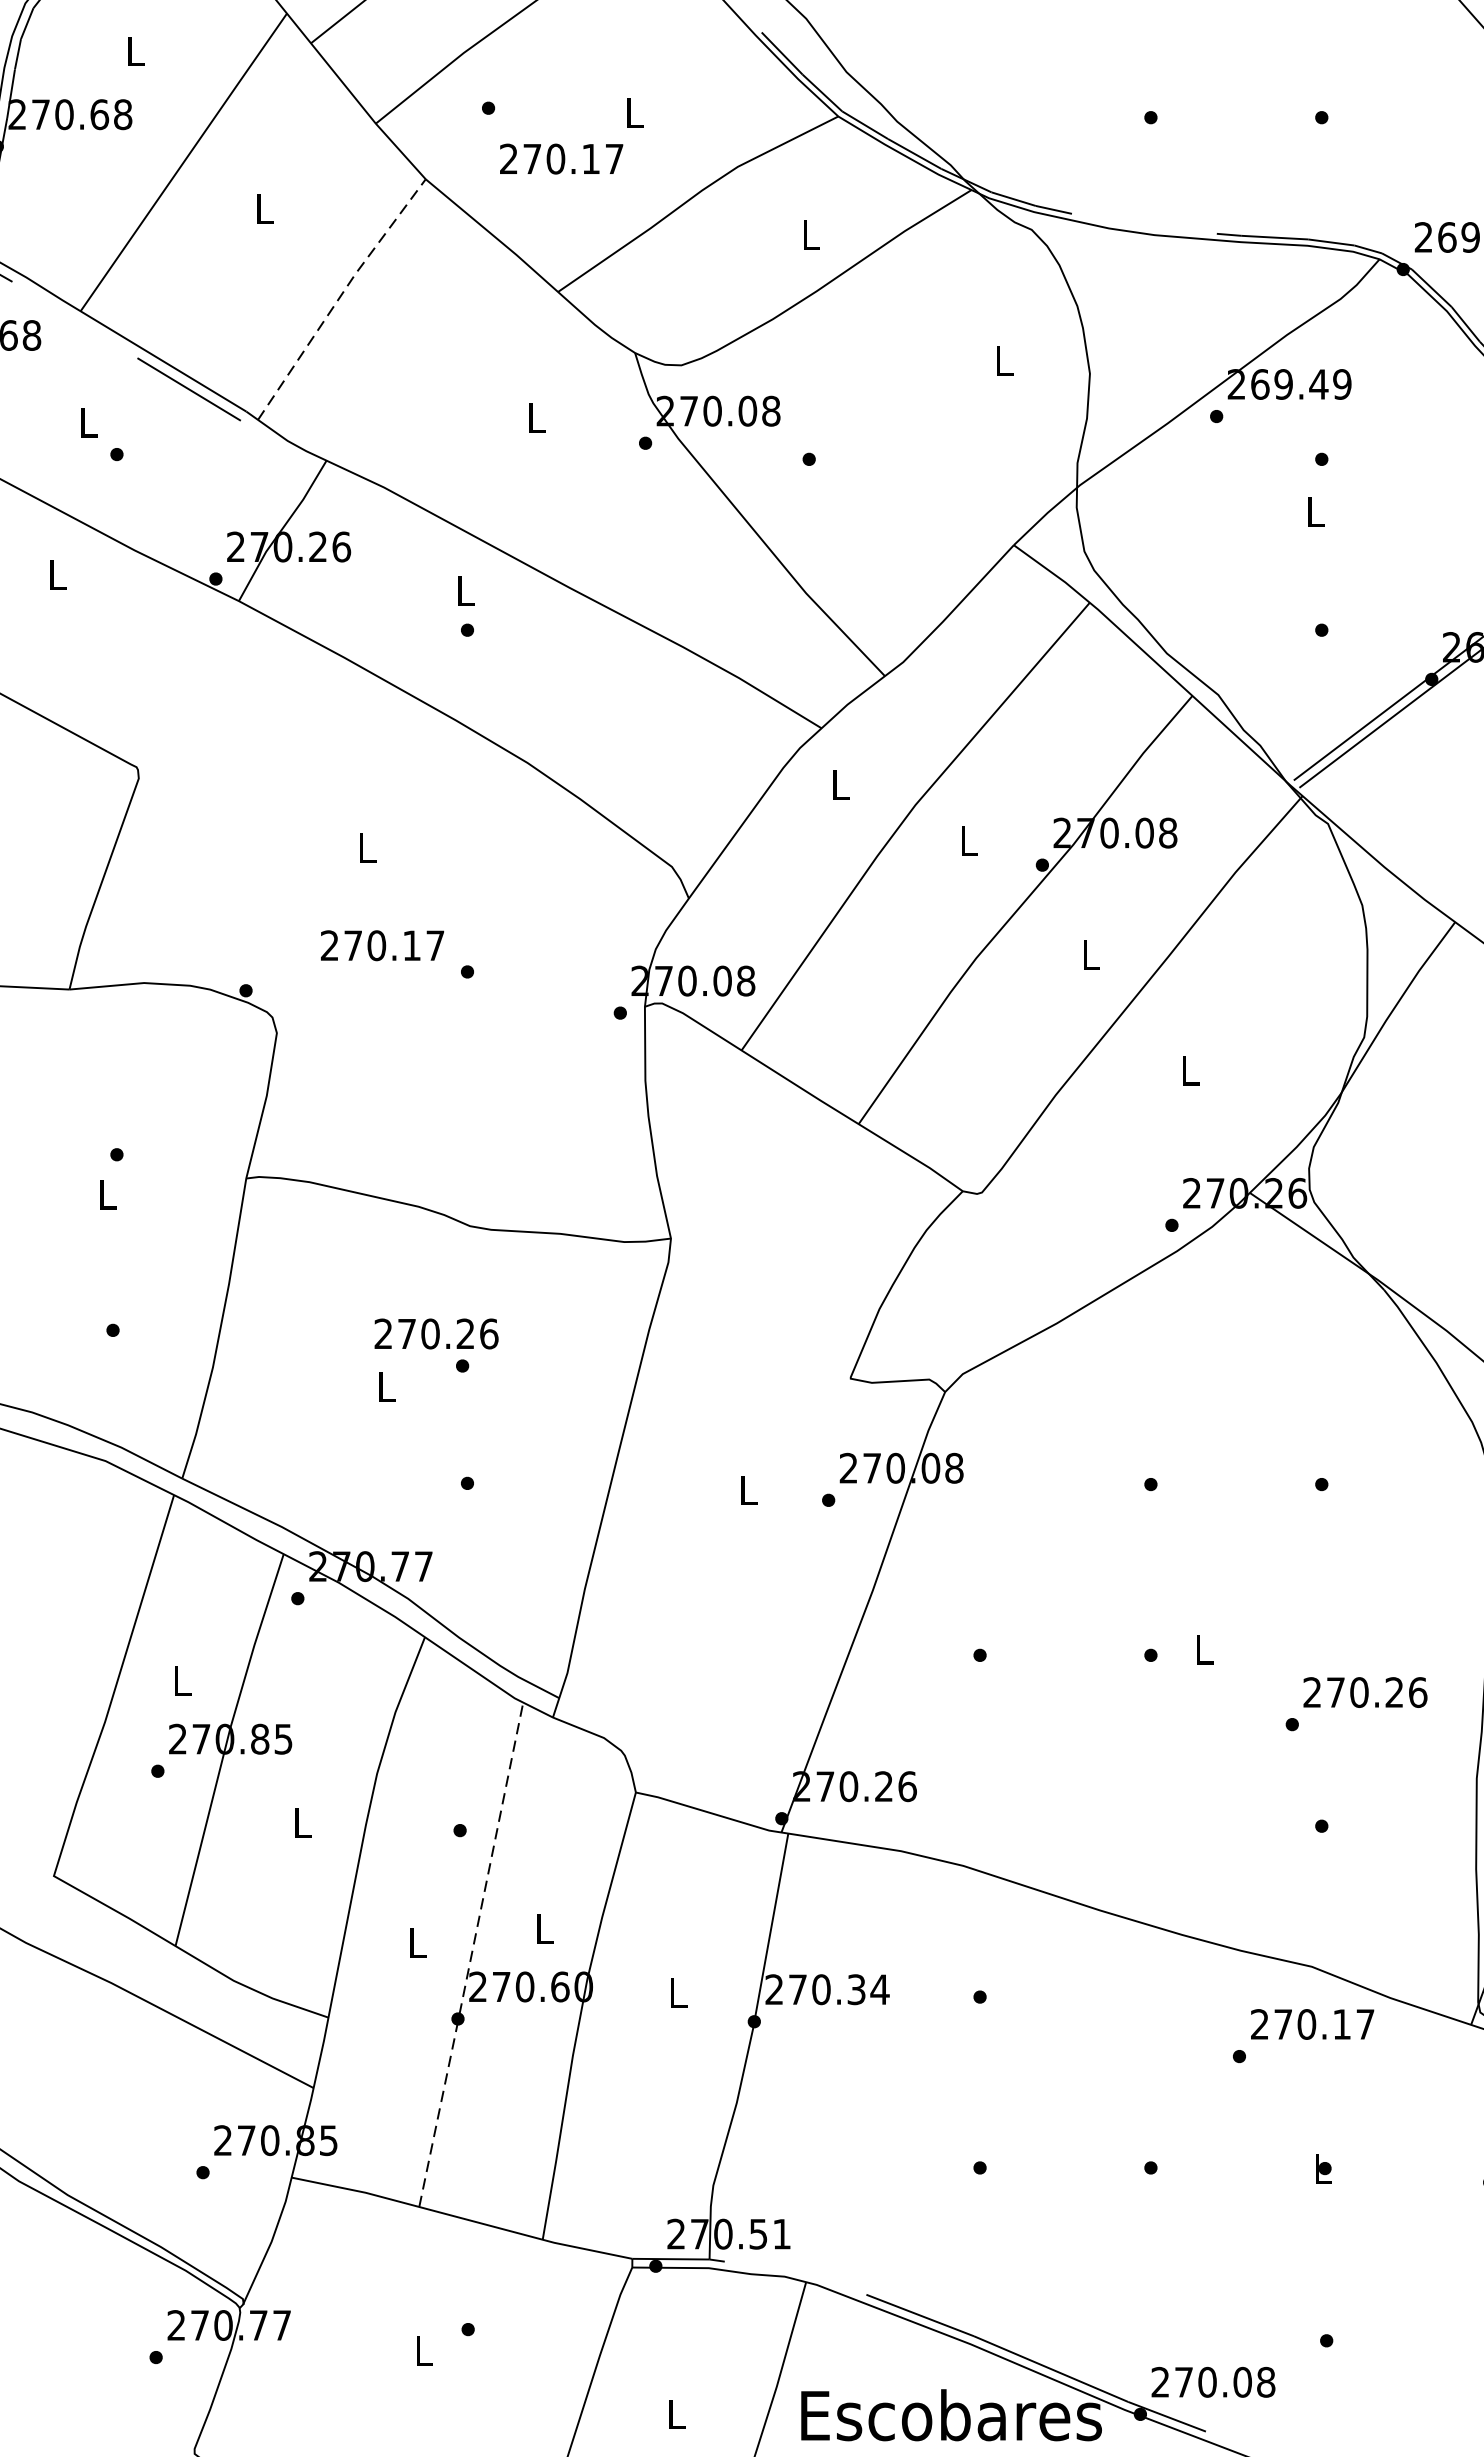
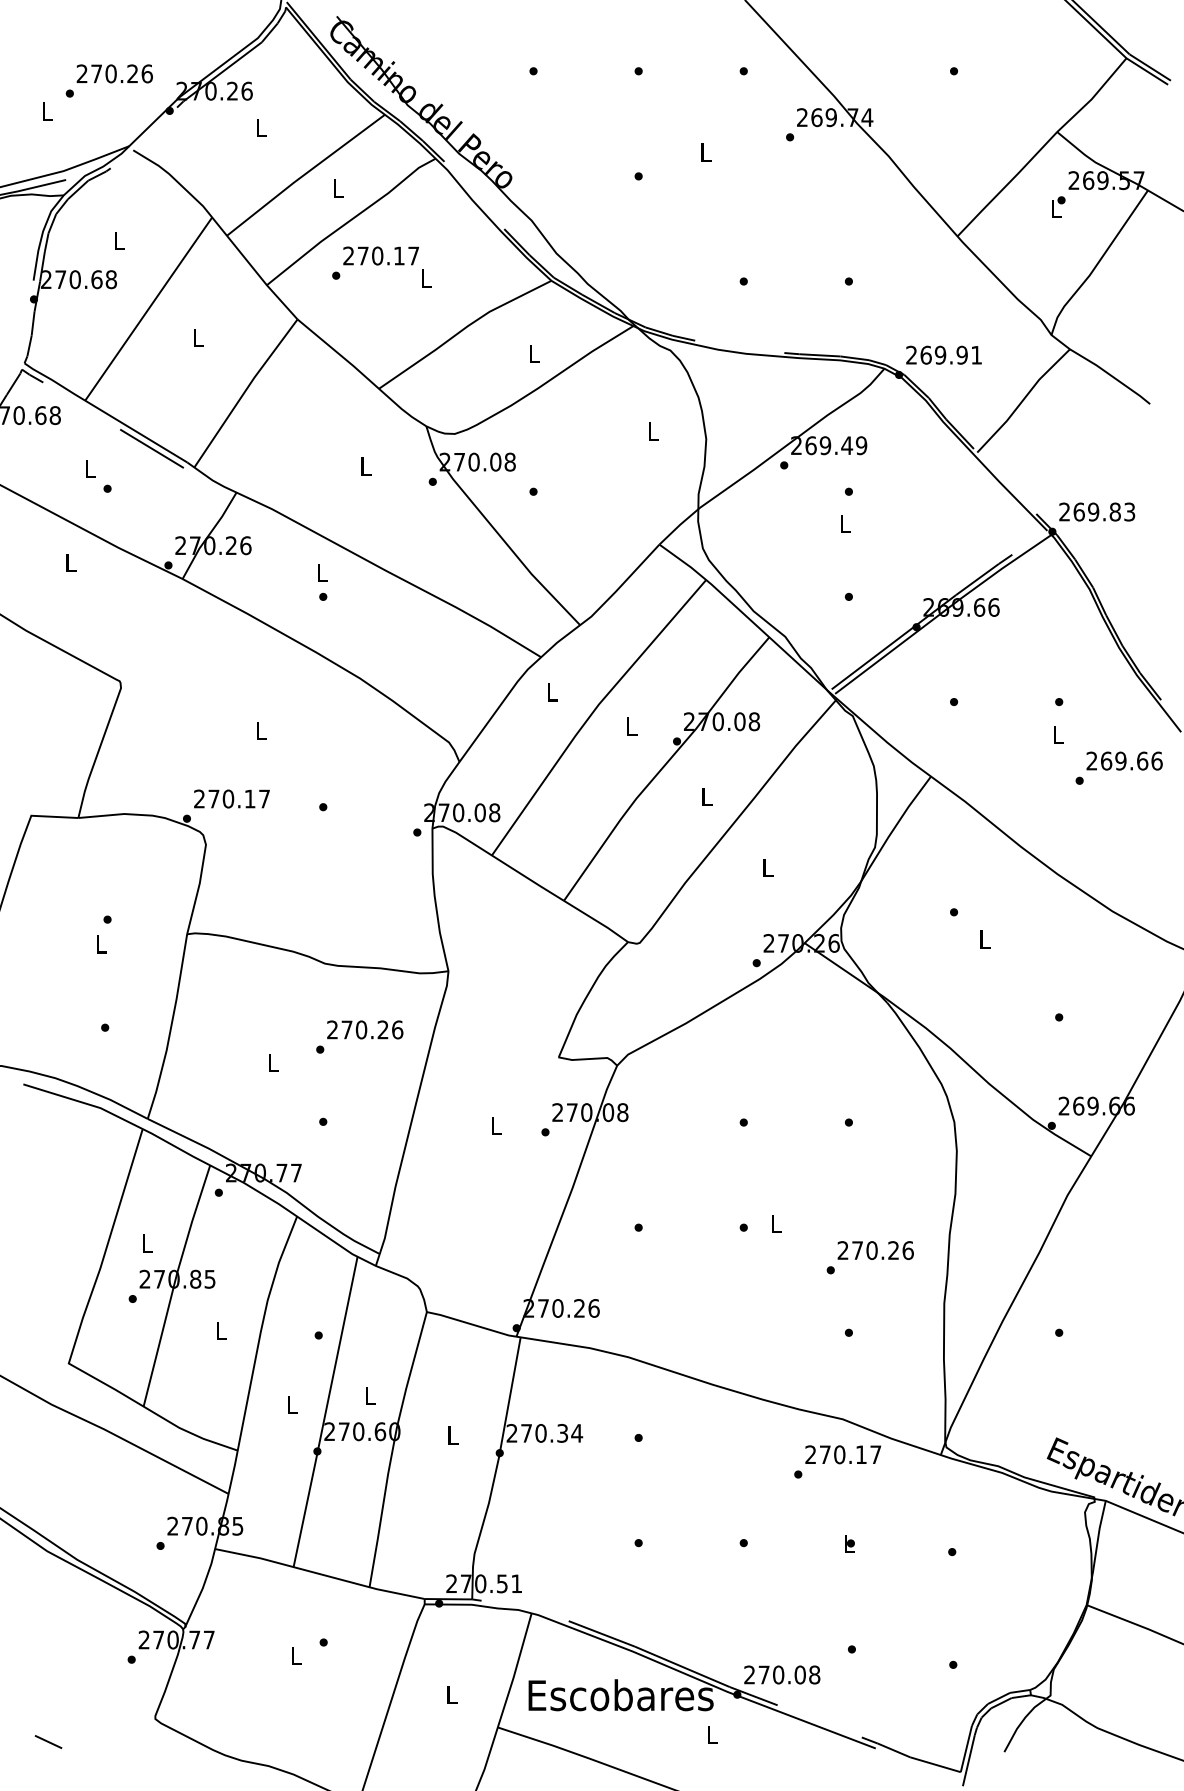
text: (560, 158) -> (380, 255), moved
line: (341, 296) -> (245, 391), dashed -> solid
text: (381, 944) -> (231, 798), moved
text: (436, 1333) -> (365, 1029), moved
line: (471, 1955) -> (325, 1412), dashed -> solid

